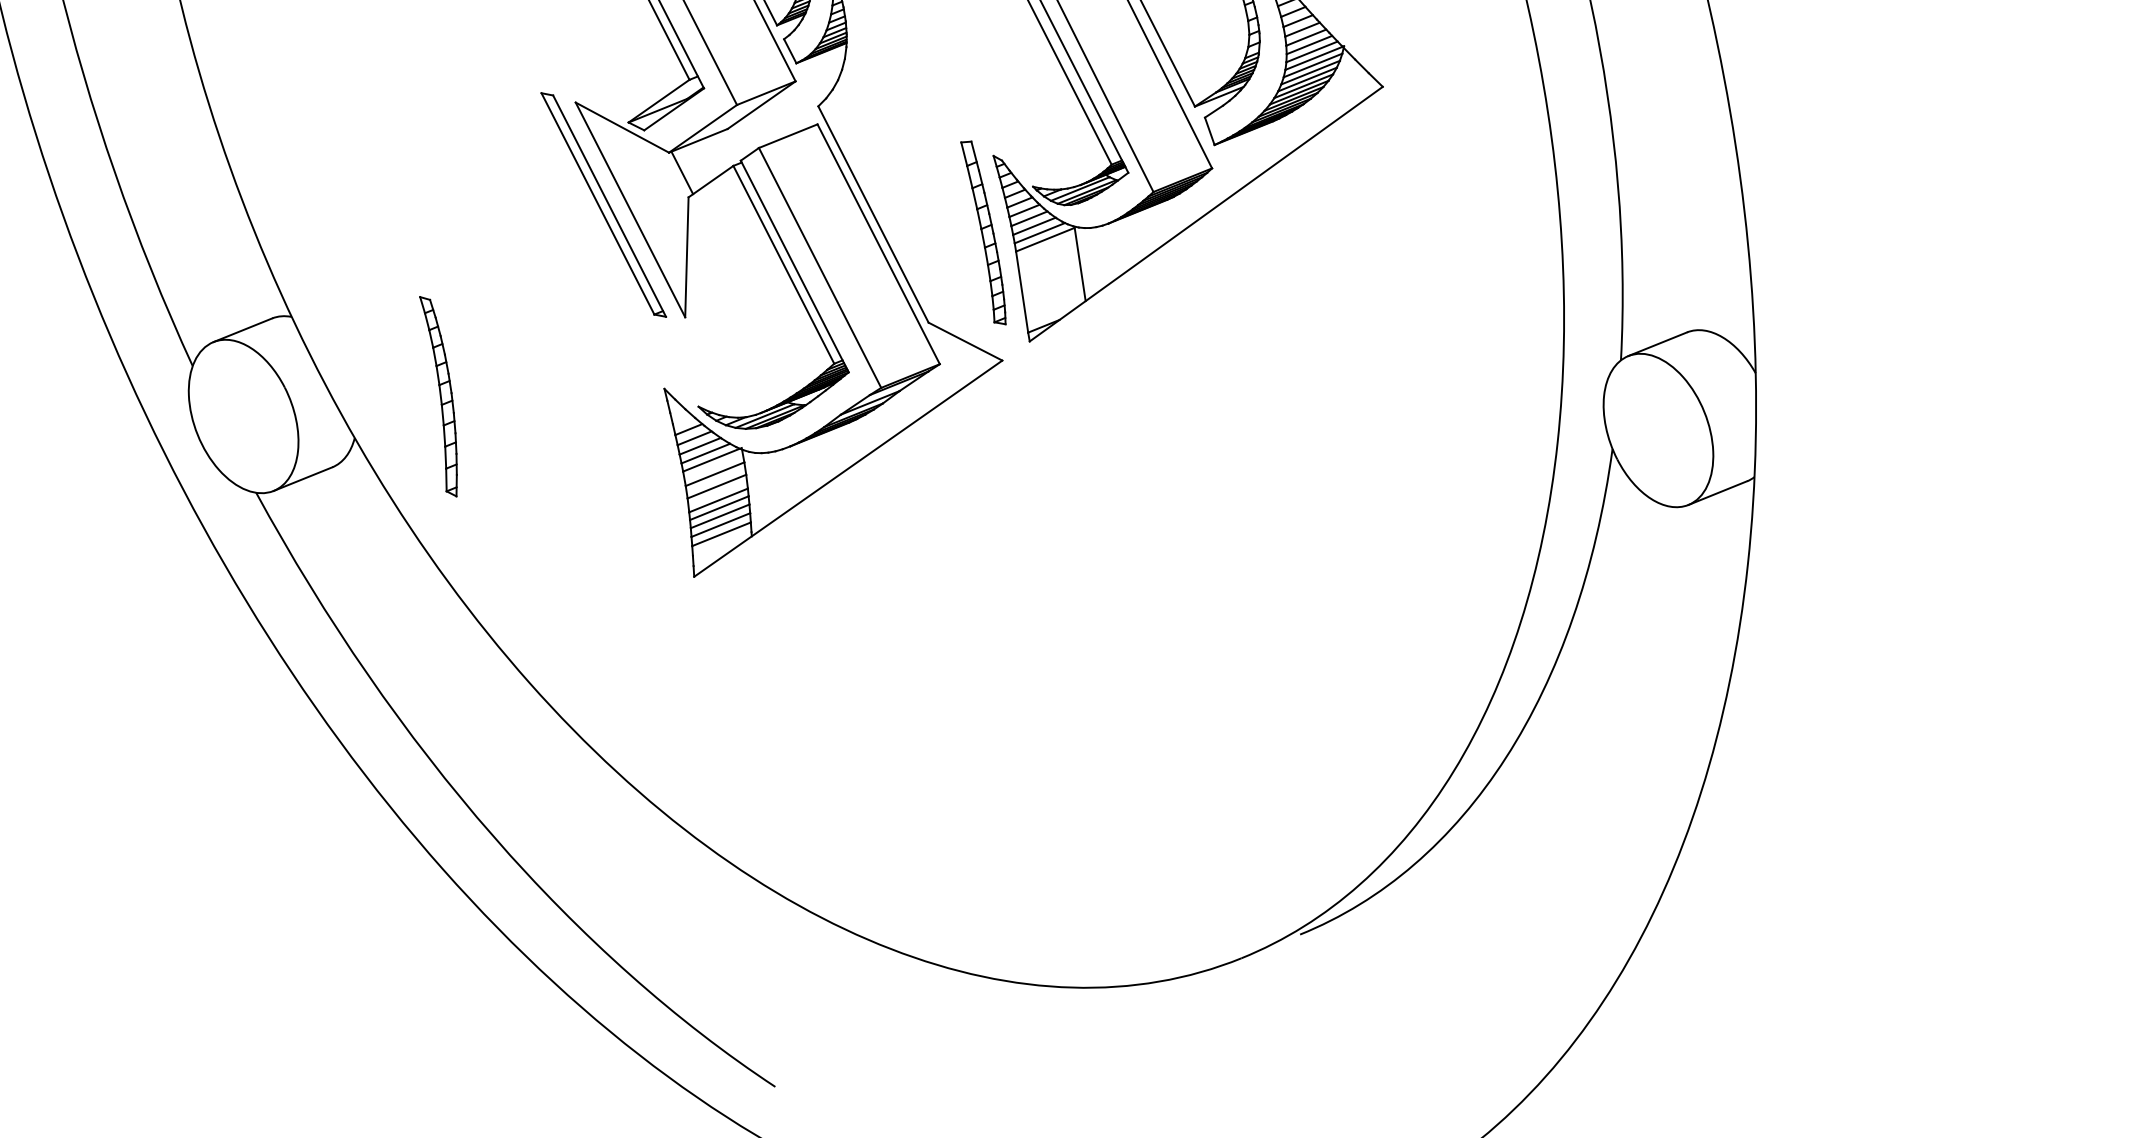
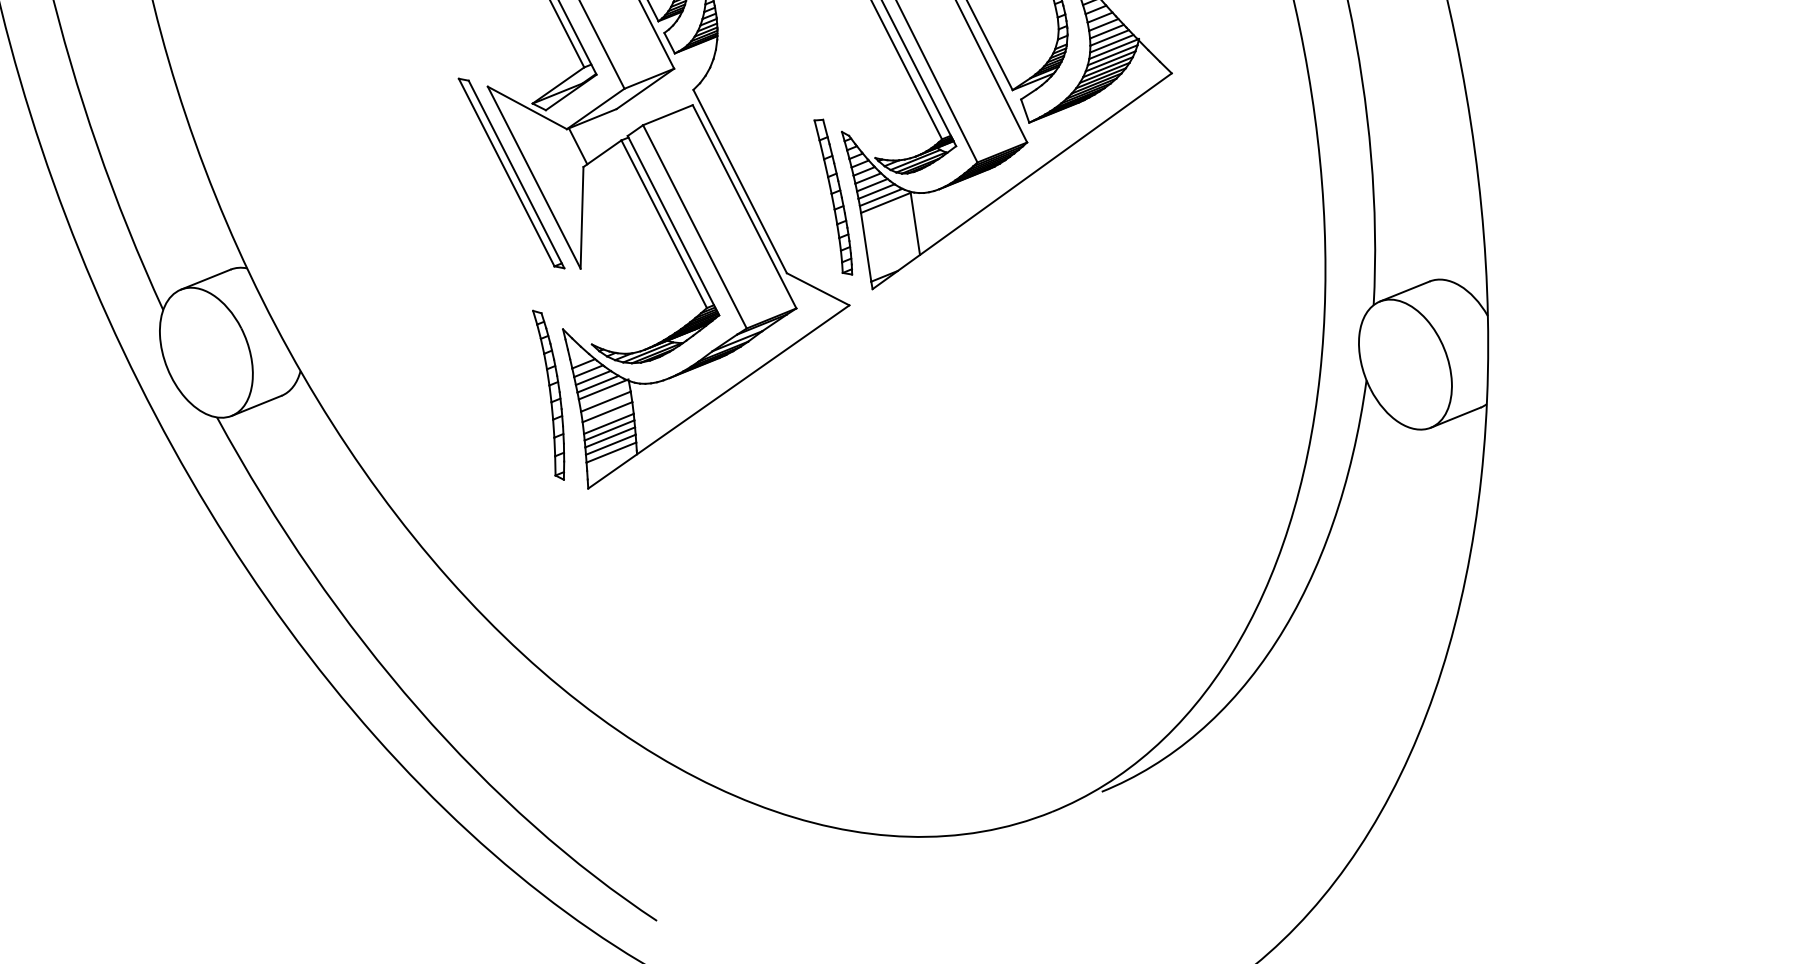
part: (438, 396) -> (548, 395), moved

